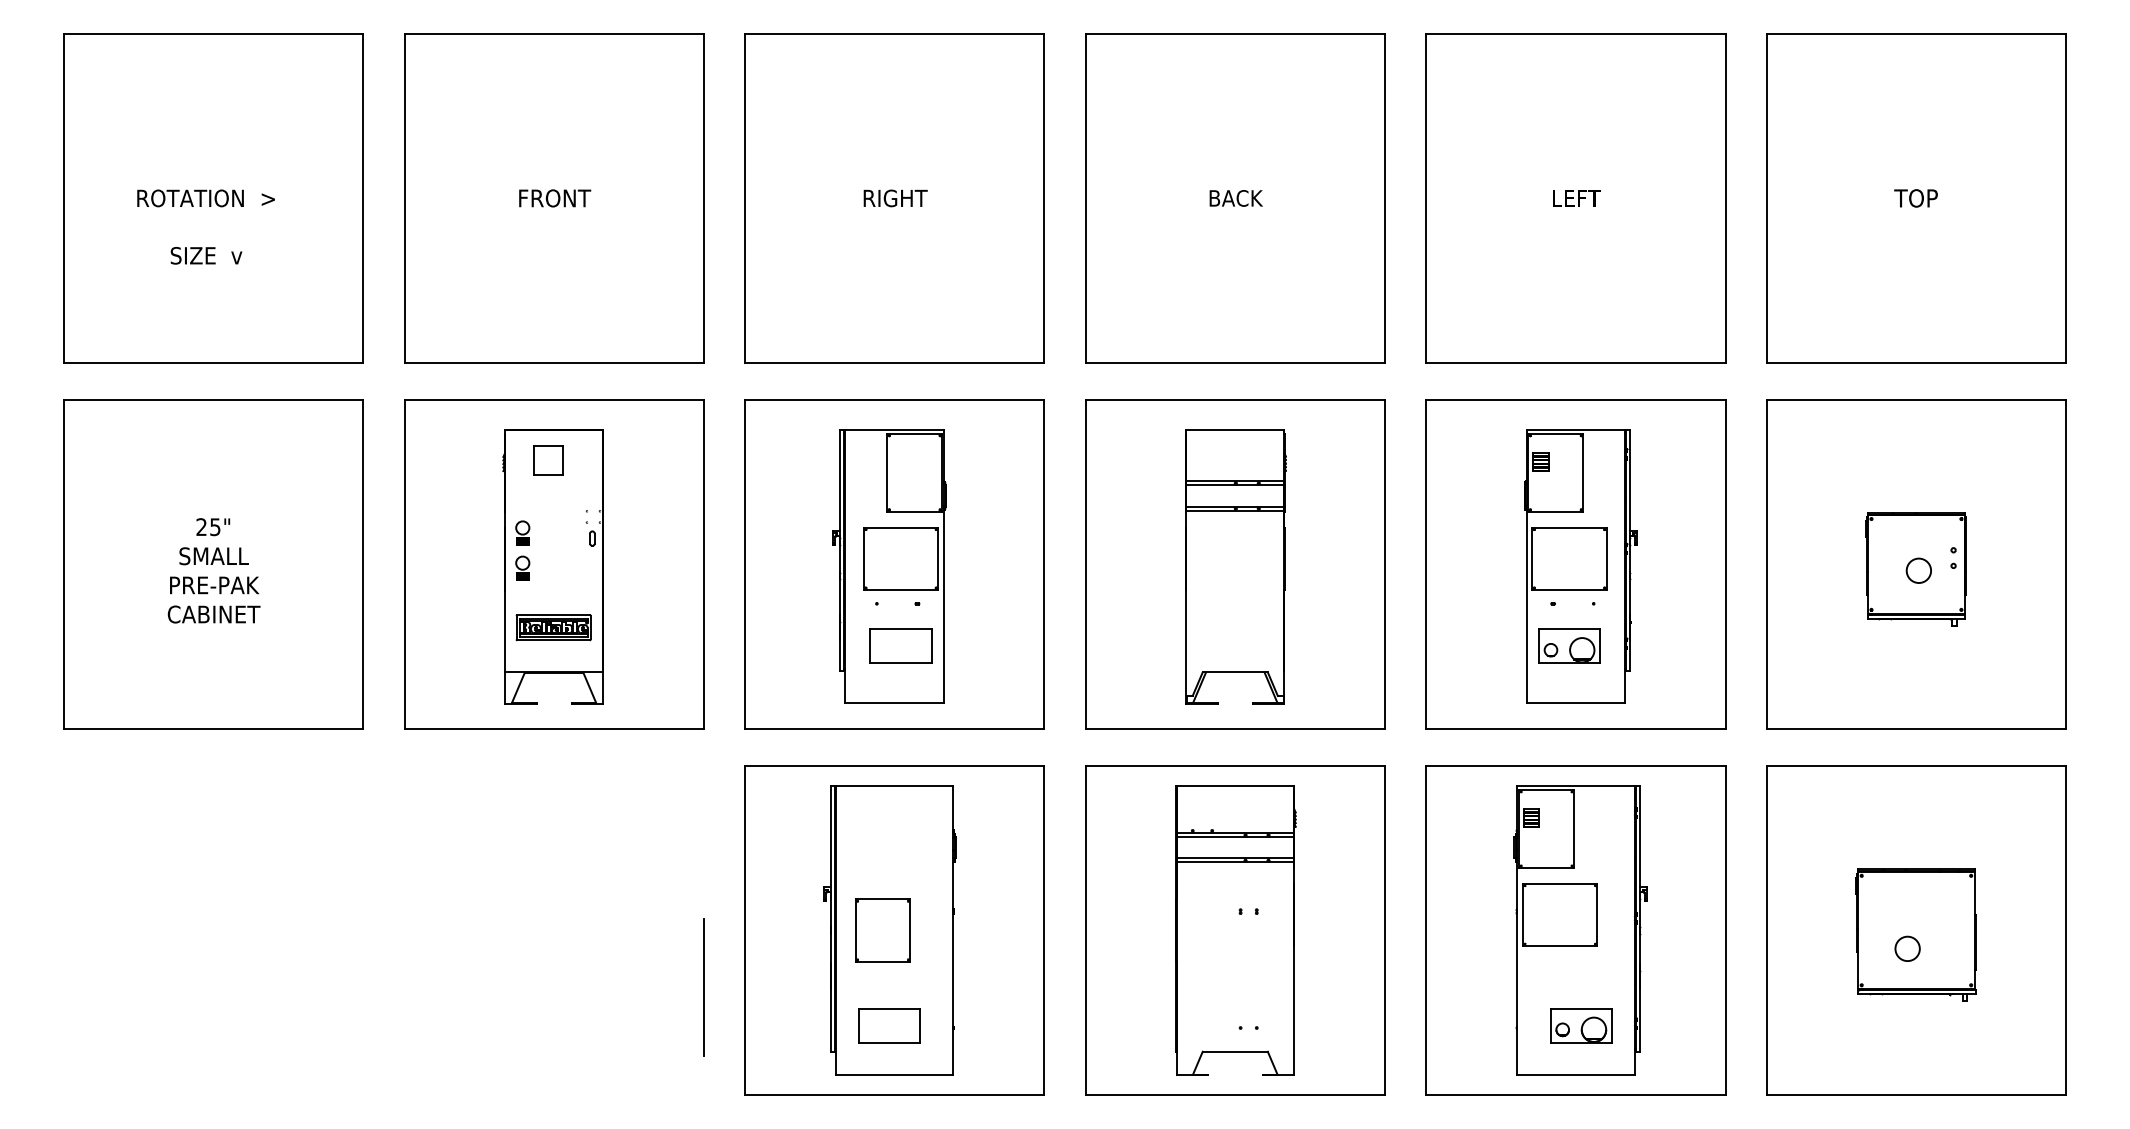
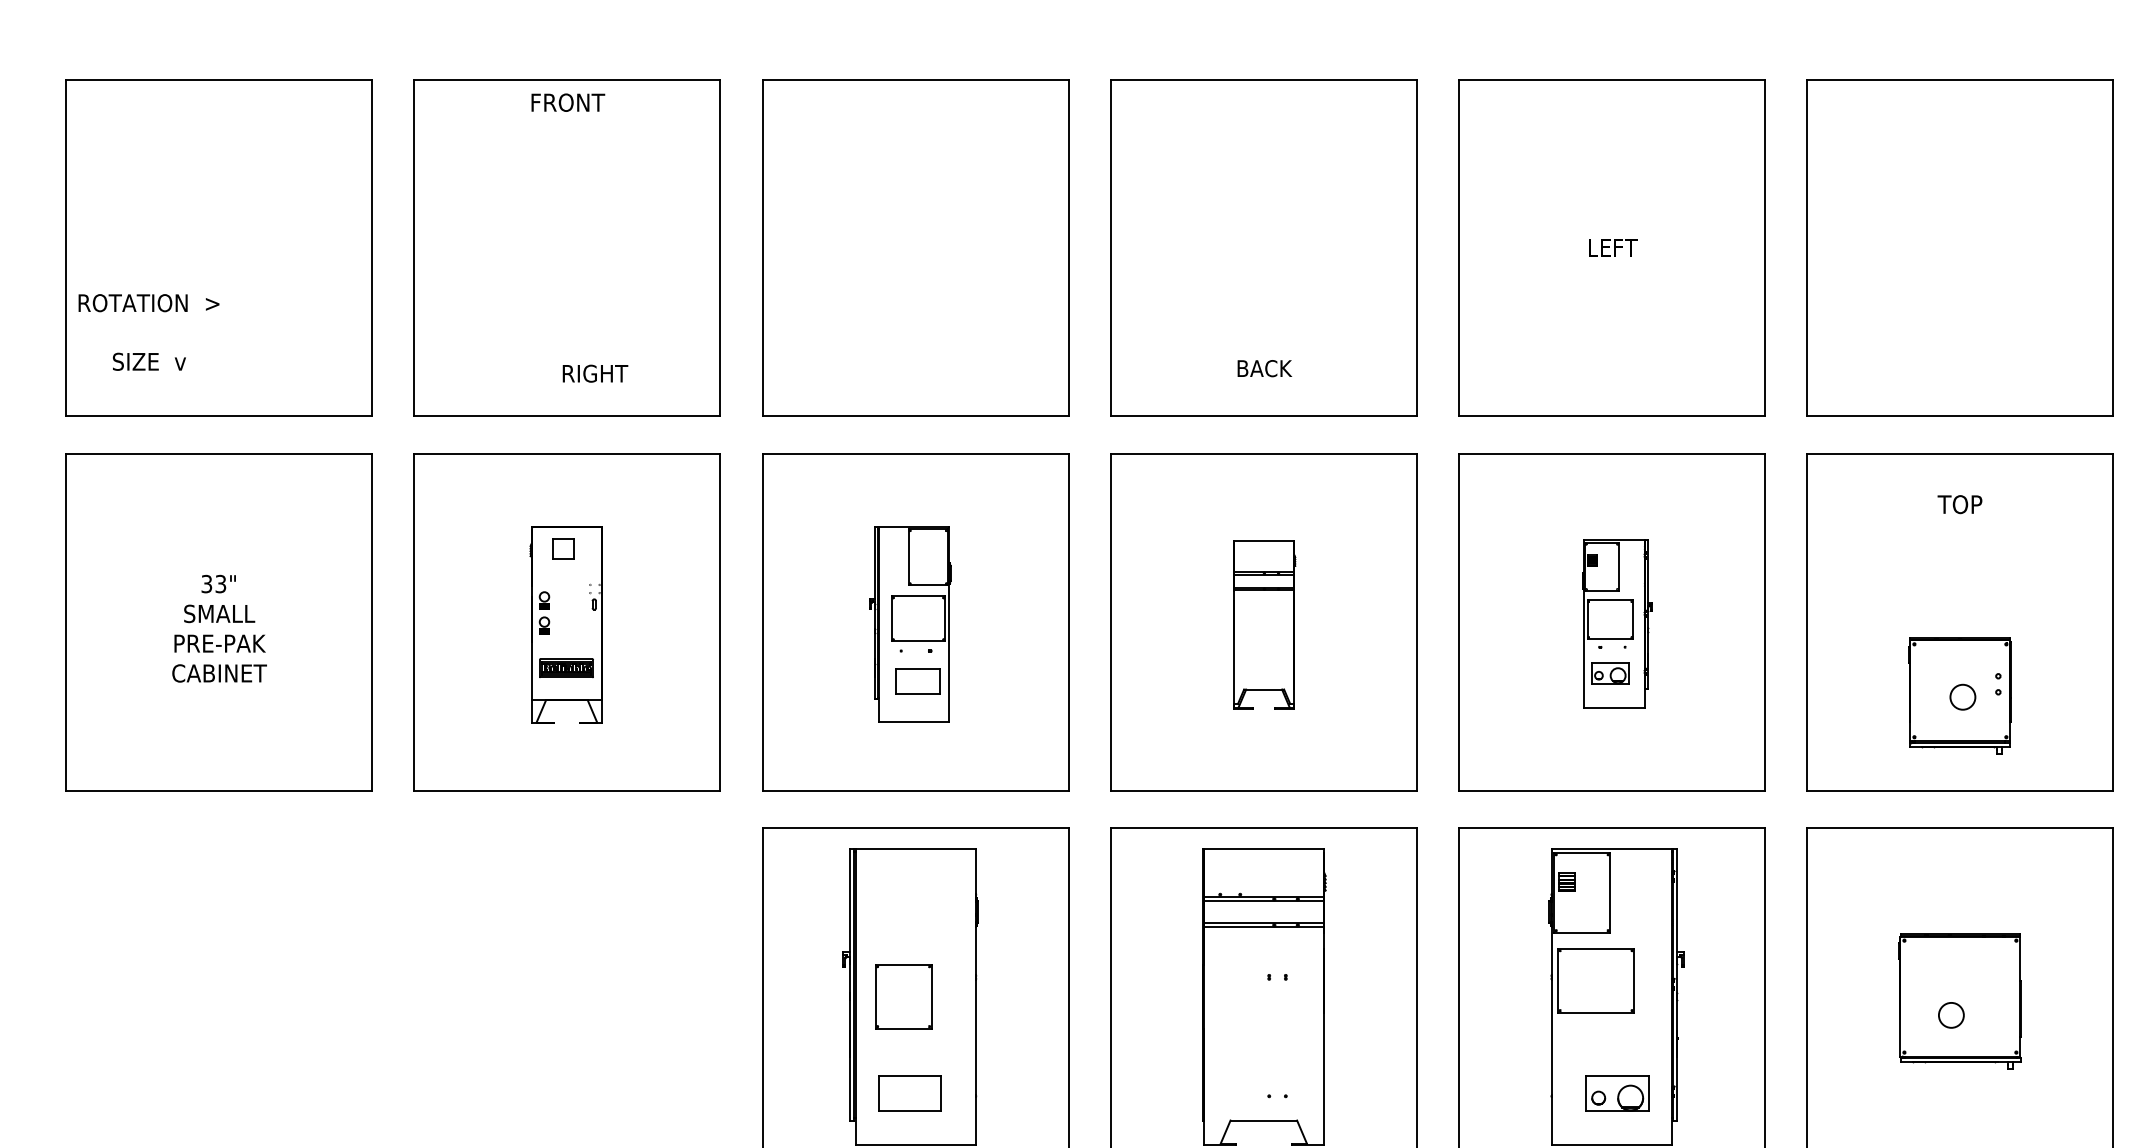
text: (555, 198) -> (568, 102), moved
text: (895, 198) -> (595, 373), moved
text: (1235, 198) -> (1264, 368), moved
text: (1915, 198) -> (1959, 504), moved
text: (205, 226) -> (148, 331), moved
text: (208, 527) -> (213, 584), 25" -> 33"
part: (552, 566) -> (565, 624), size x0.7
part: (889, 566) -> (910, 624), size x0.7
part: (1235, 566) -> (1264, 624), size x0.6
part: (1580, 566) -> (1616, 624), size x0.6
part: (1915, 569) -> (1959, 695), moved
line: (704, 987) -> (721, 1054), removed

